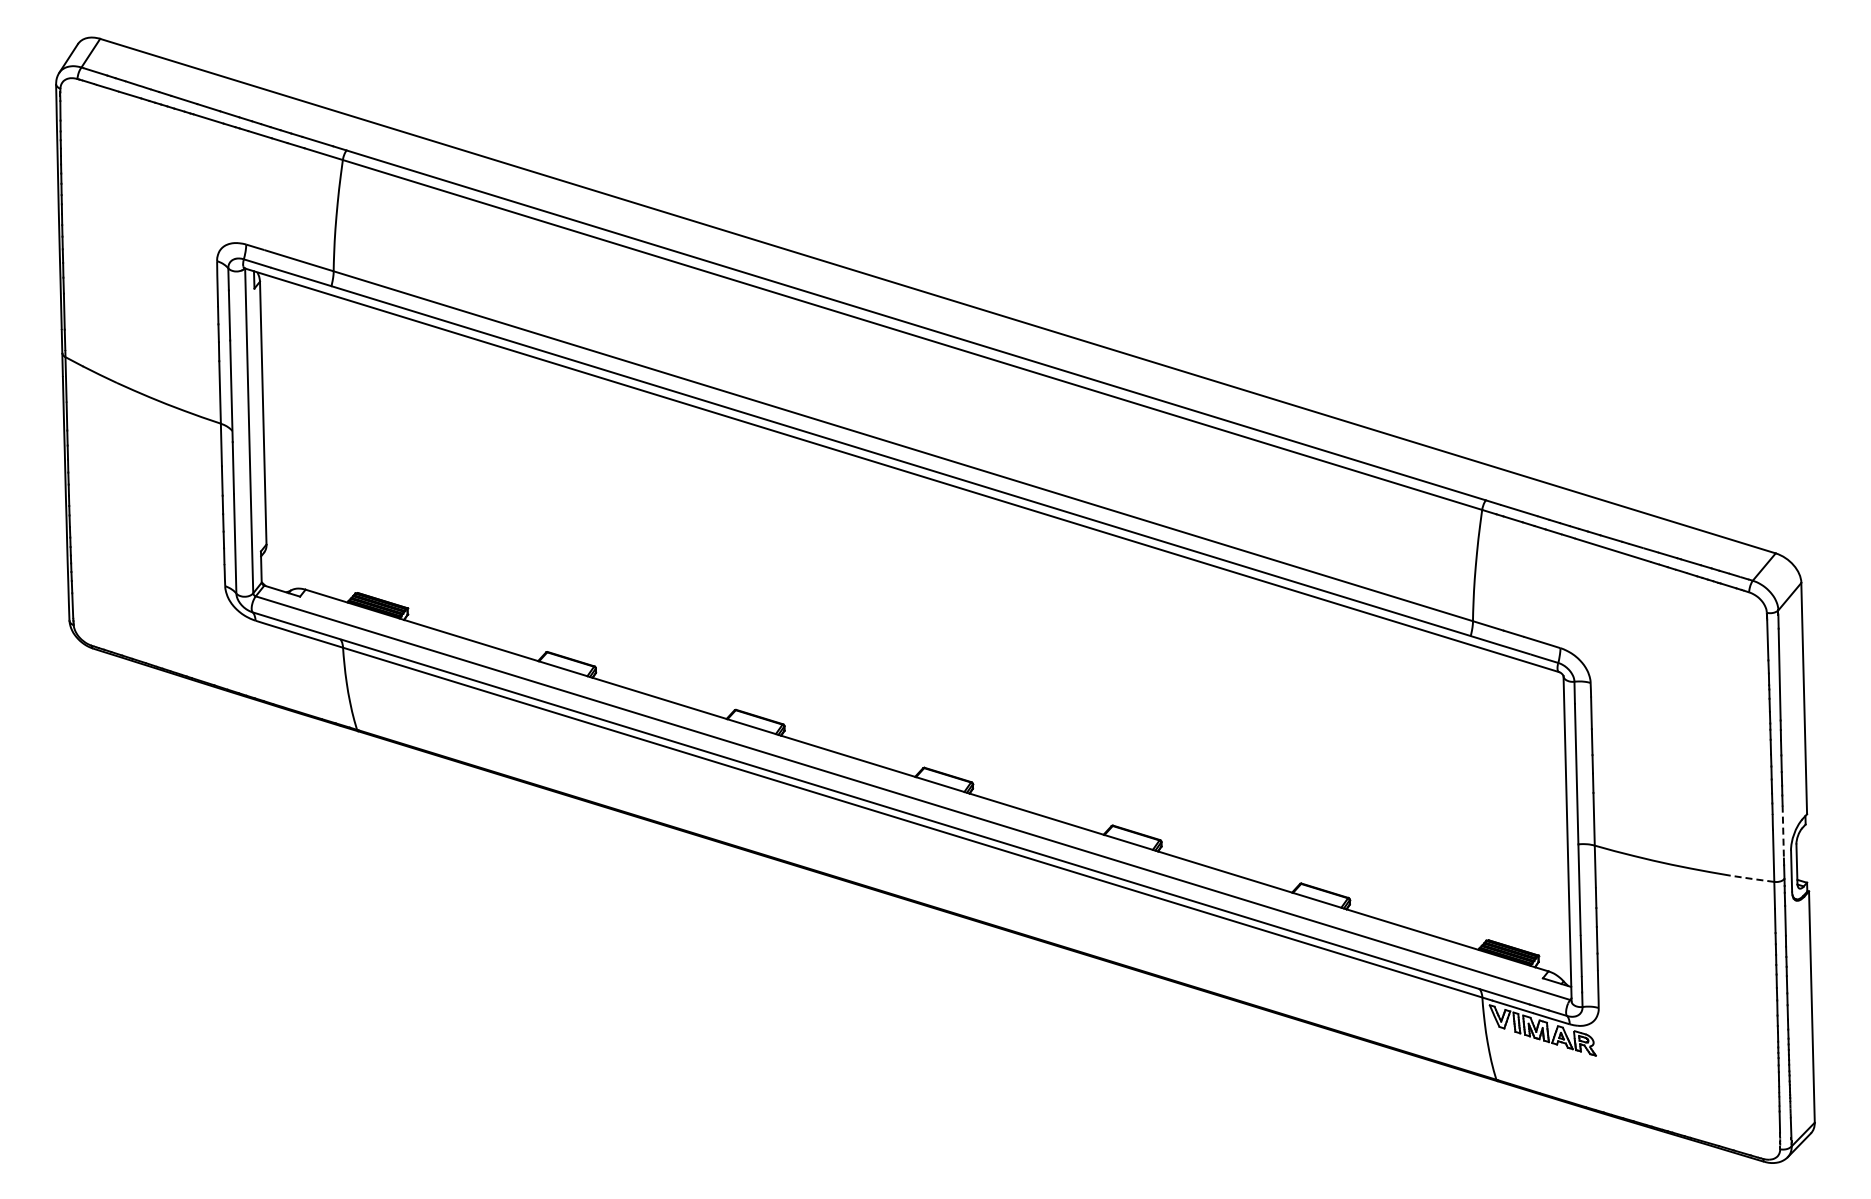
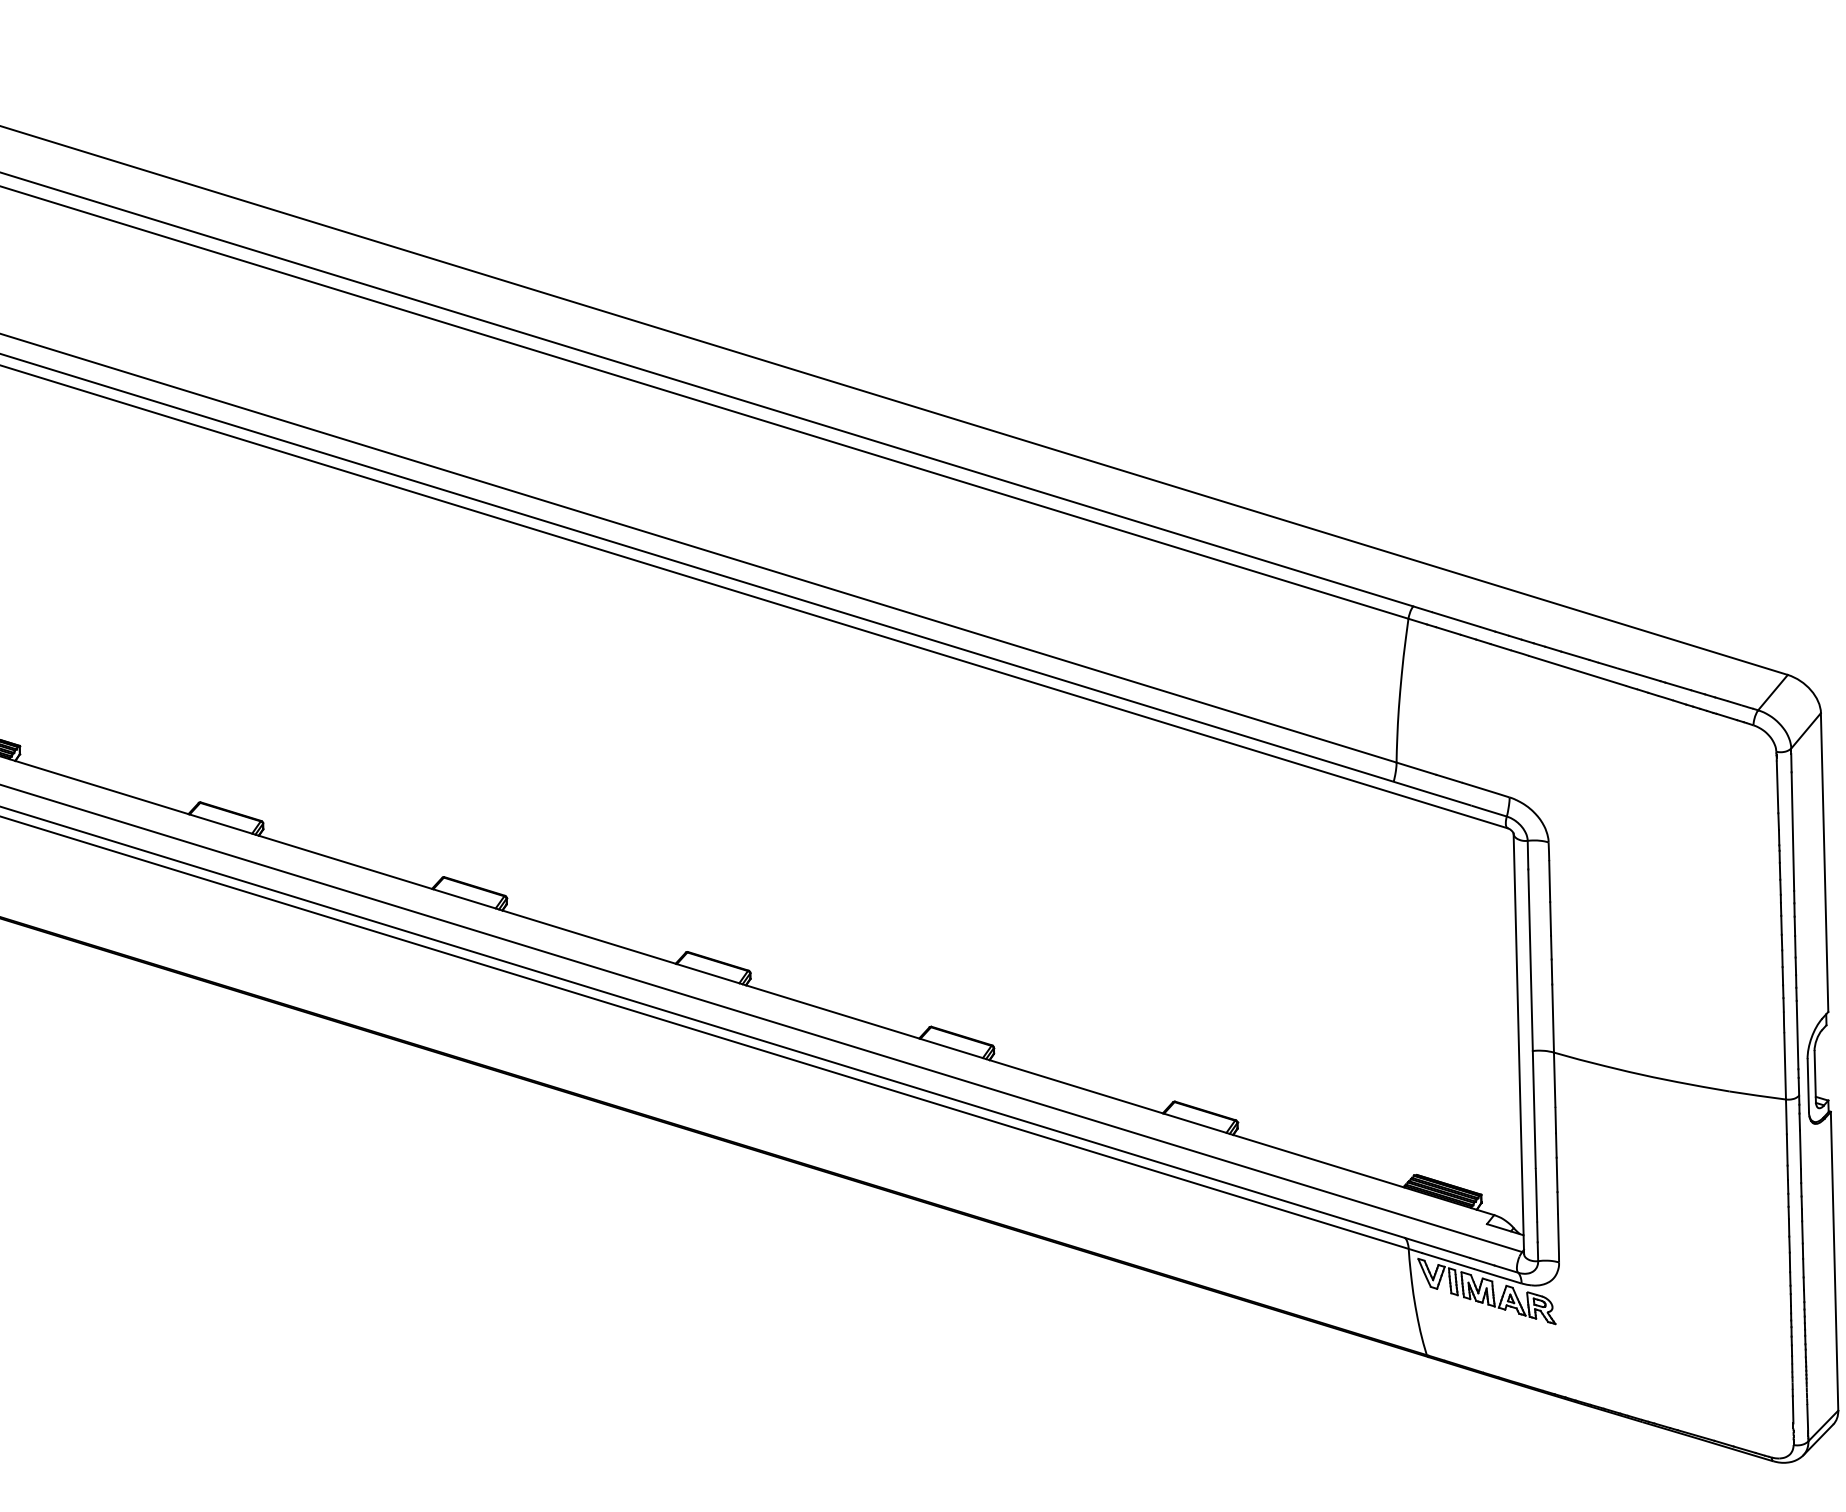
line: (1783, 832) -> (1797, 1035), dashed -> solid
line: (1752, 878) -> (1757, 1095), dashed -> solid

